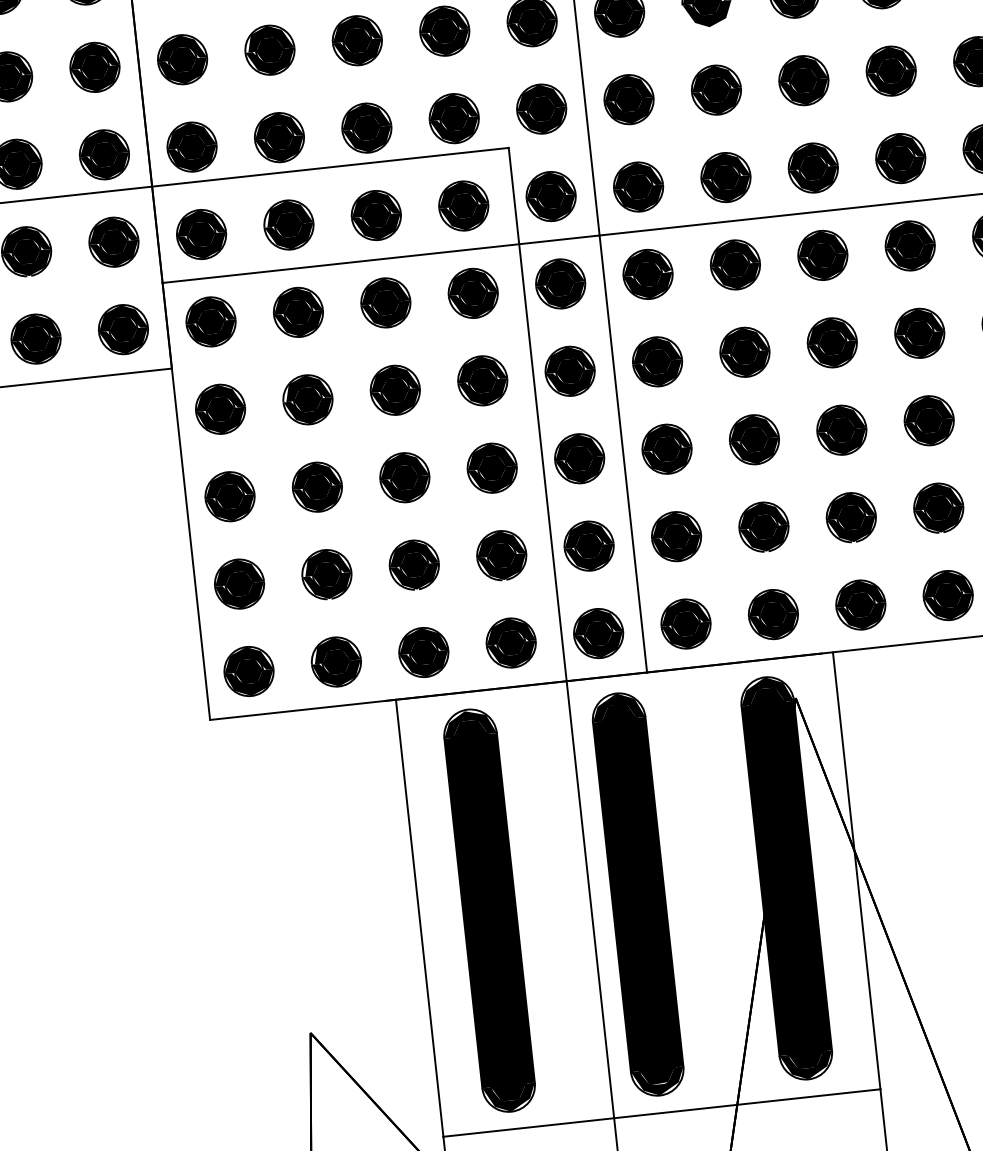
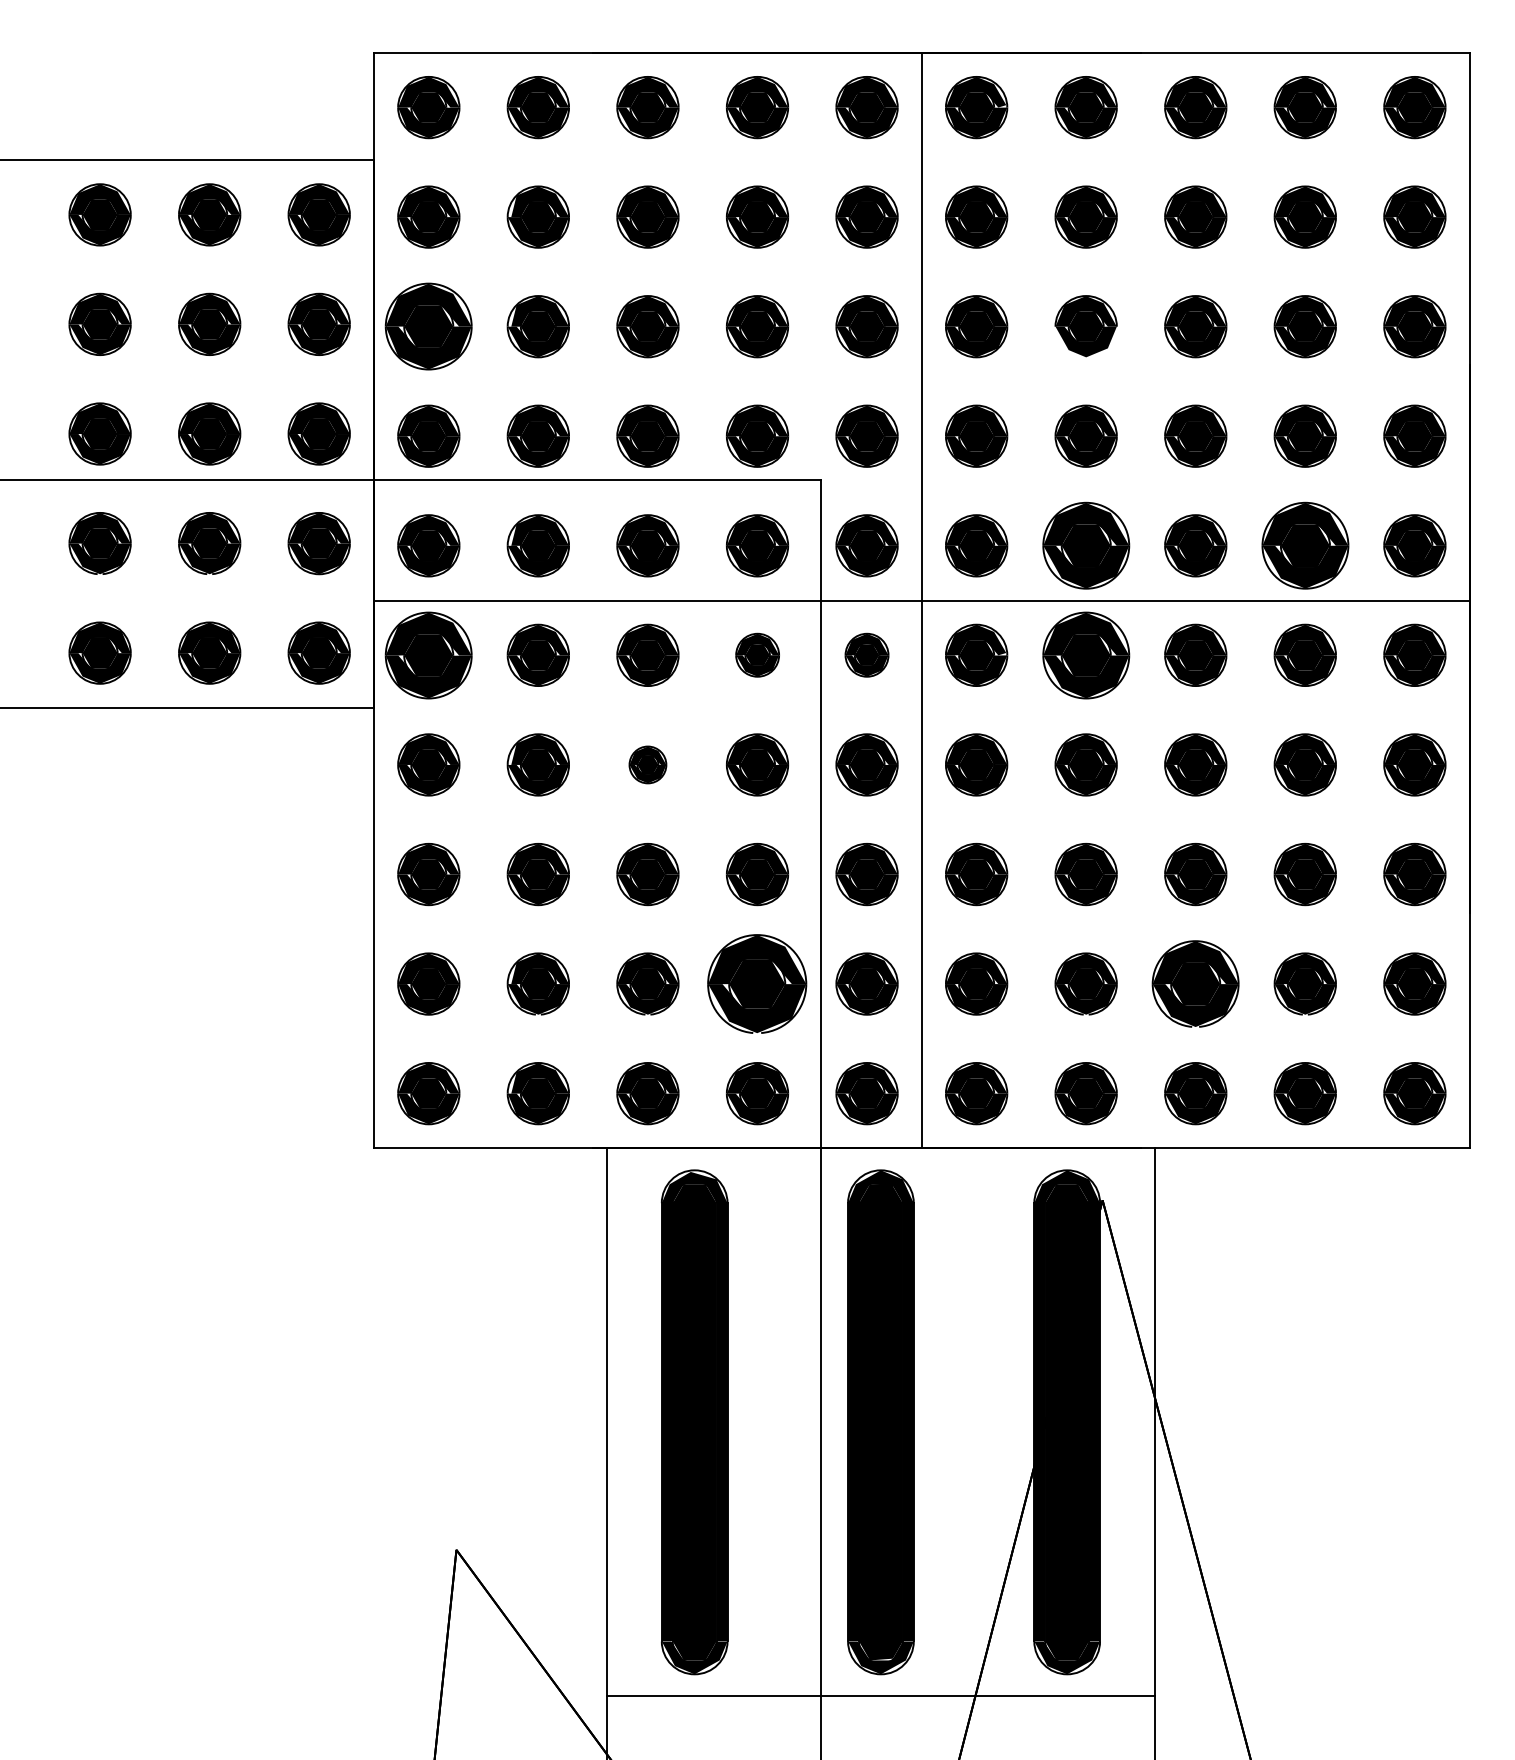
part: (182, 59) -> (428, 326), size x1.4
part: (900, 158) -> (1304, 545), size x1.4
part: (725, 177) -> (1085, 545), size x1.4
part: (734, 264) -> (1085, 654), size x1.4
part: (560, 283) -> (866, 654), size x0.7
part: (473, 292) -> (757, 654), size x0.7
part: (210, 321) -> (428, 654), size x1.4
part: (394, 390) -> (647, 764), size x0.6
part: (851, 517) -> (1195, 983), size x1.4
part: (501, 555) -> (757, 983), size x1.6

